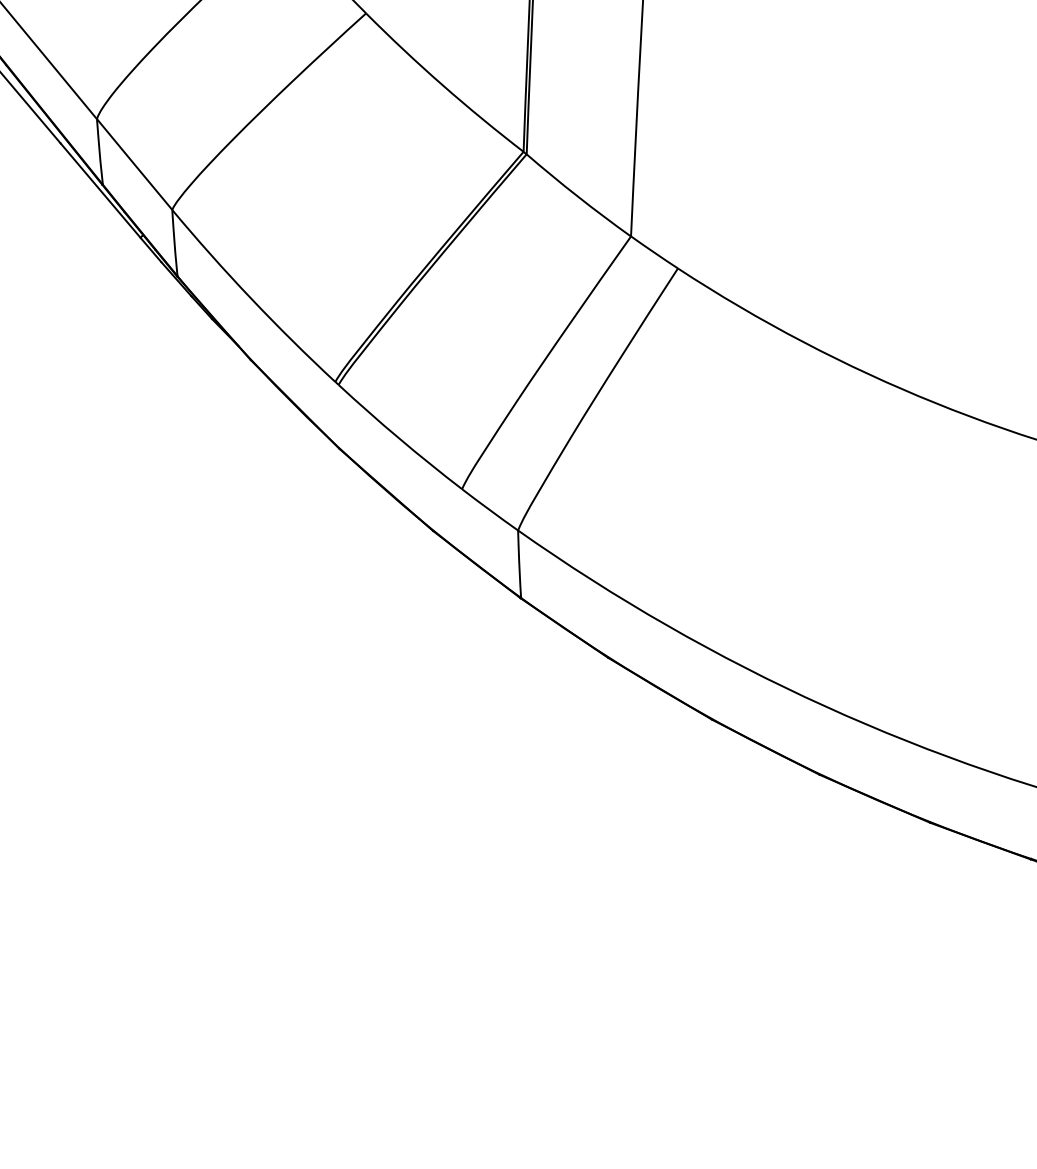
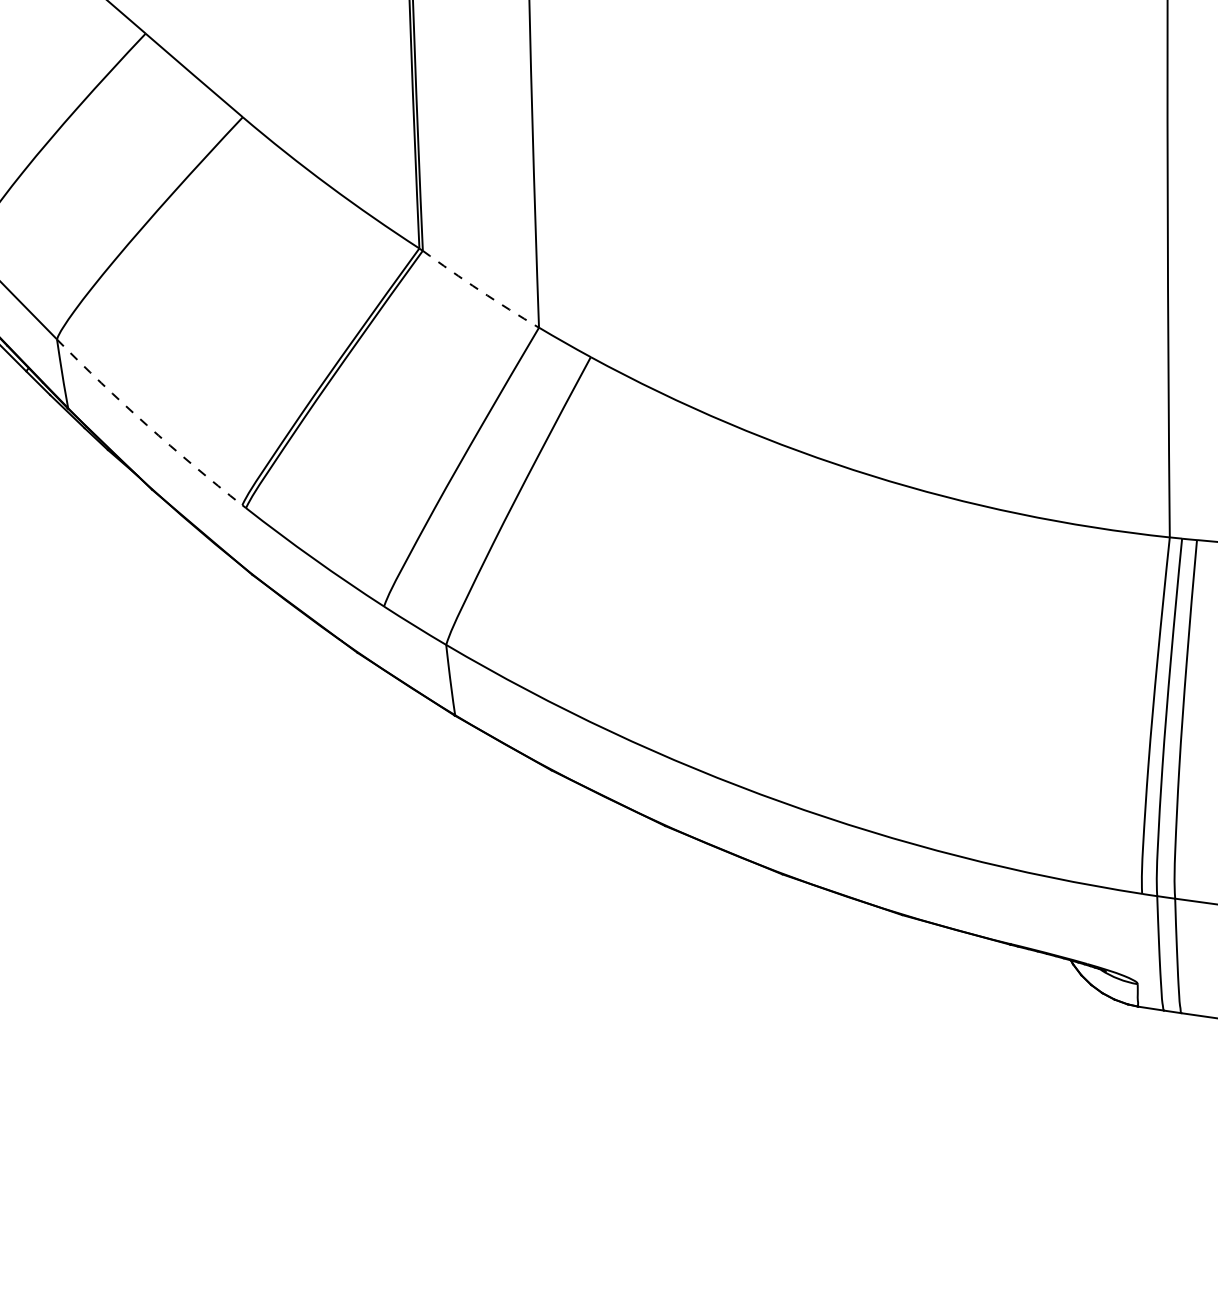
arc: (578, 196) -> (480, 290), solid -> dashed
arc: (251, 298) -> (147, 425), solid -> dashed

